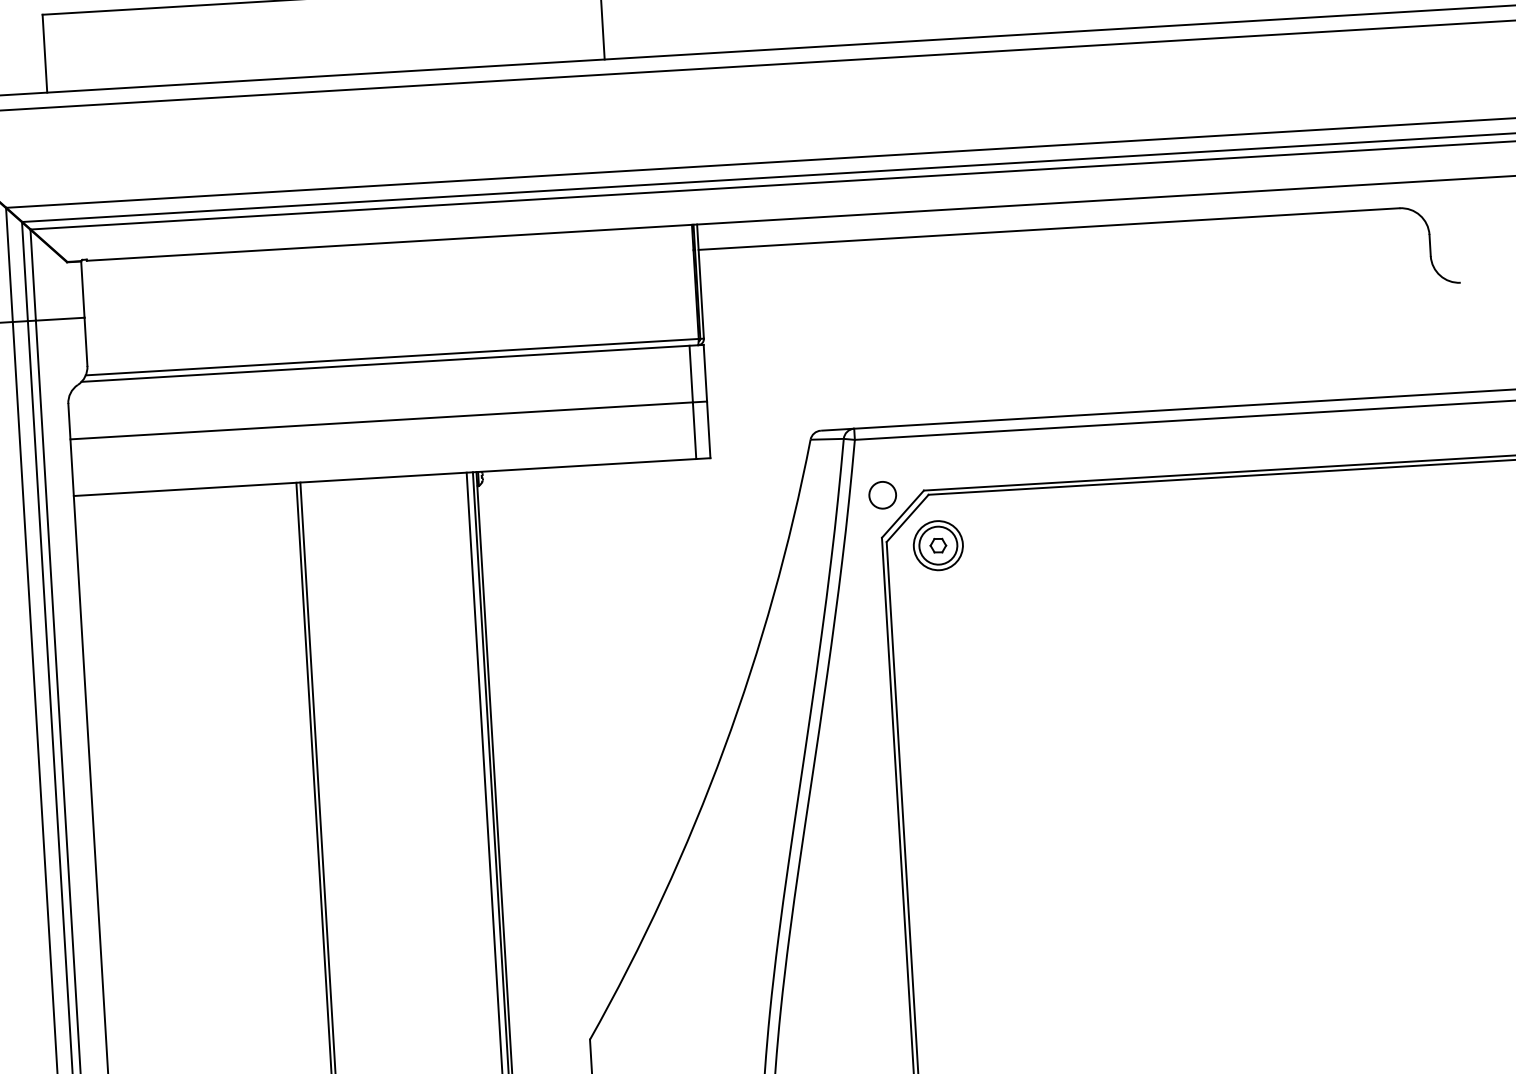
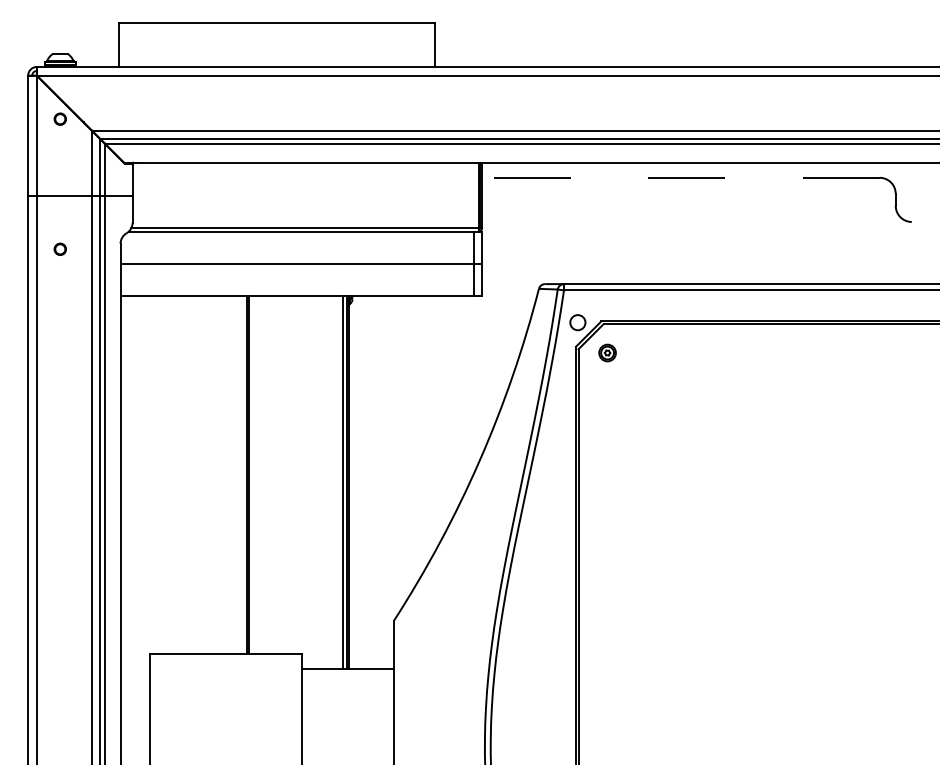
line: (1048, 228) -> (680, 177), solid -> dashed
part: (938, 544) -> (607, 352), size x0.6

